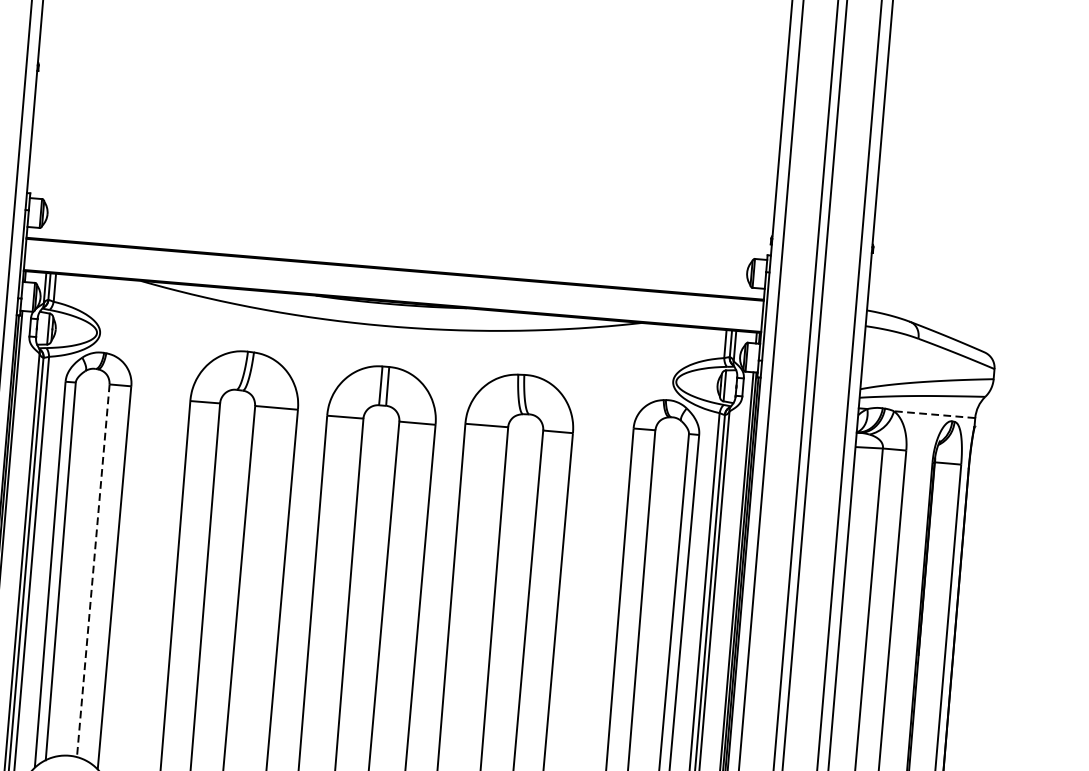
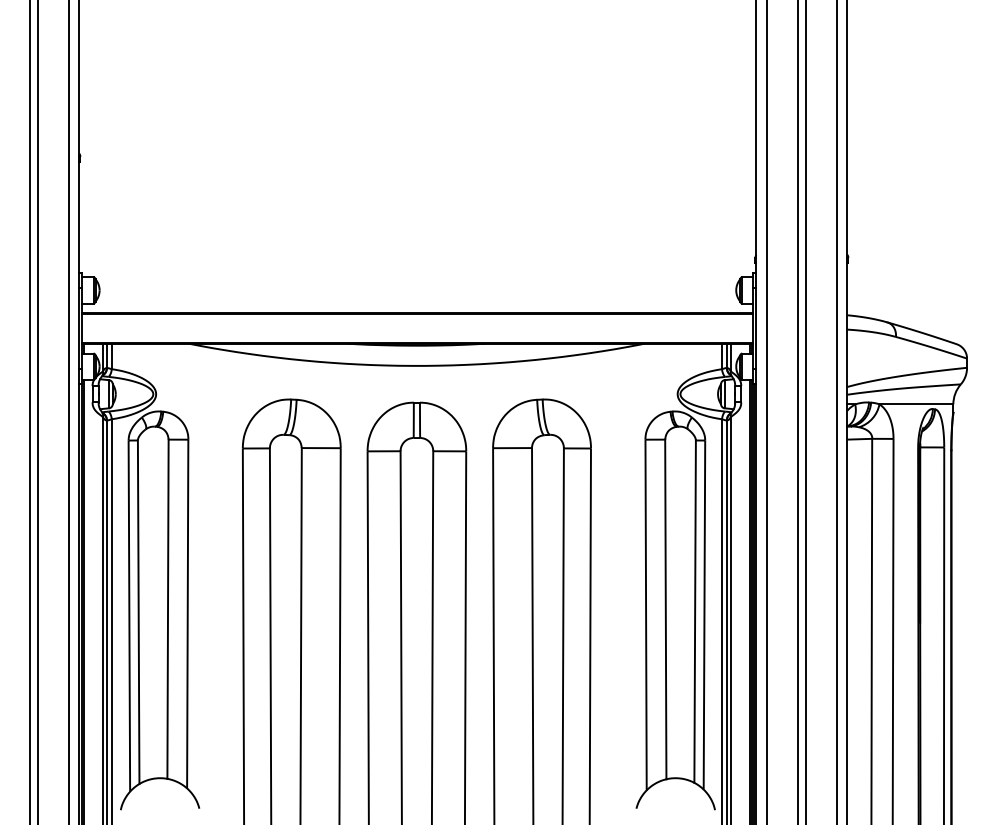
line: (934, 414) -> (916, 404), dashed -> solid
line: (93, 571) -> (168, 609), dashed -> solid

